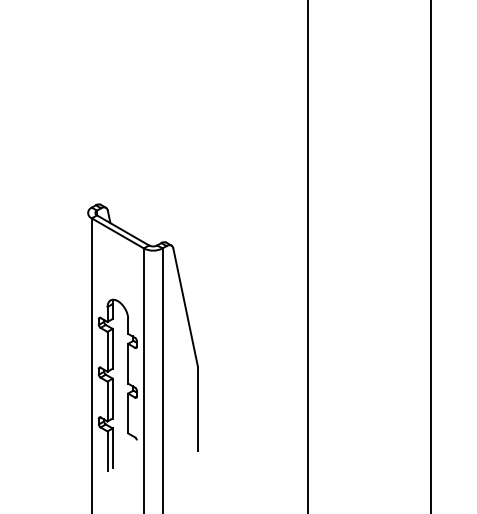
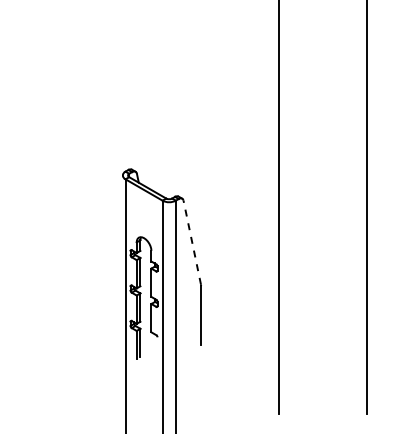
line: (185, 307) -> (192, 242), solid -> dashed

